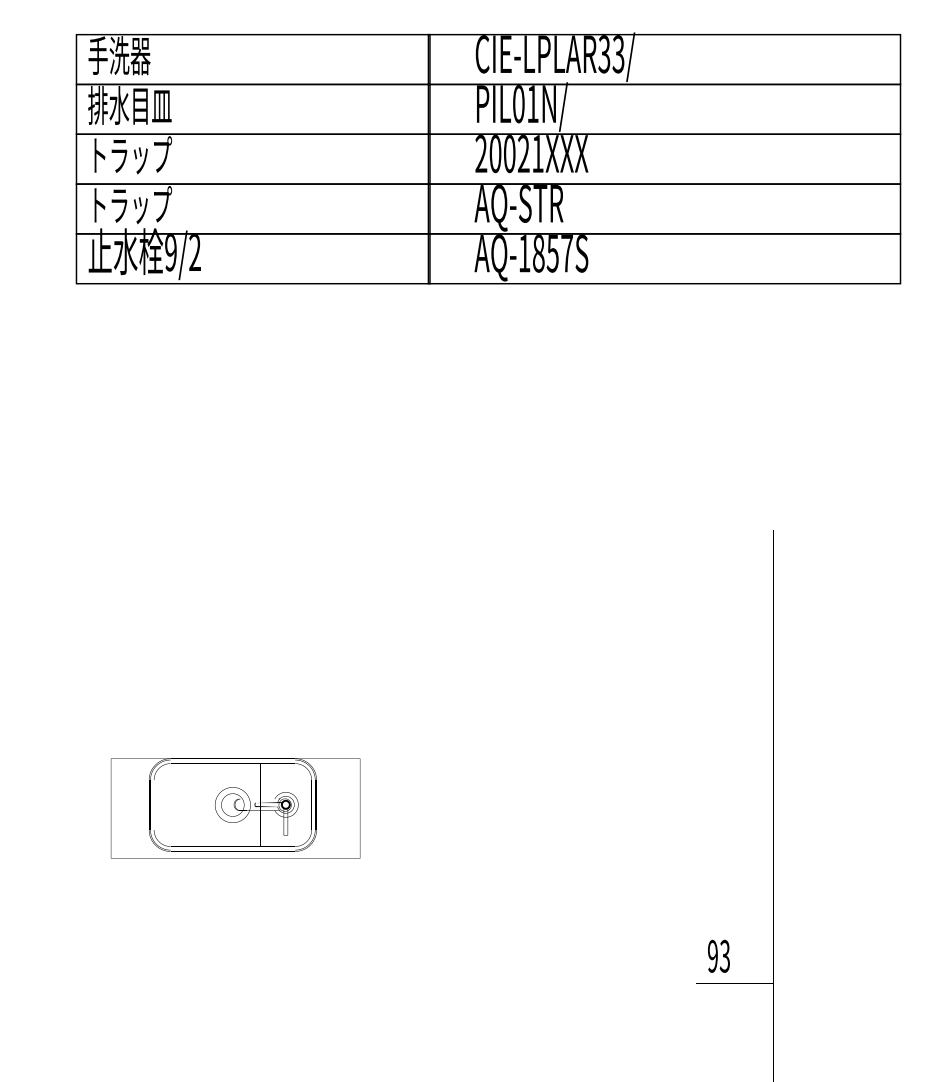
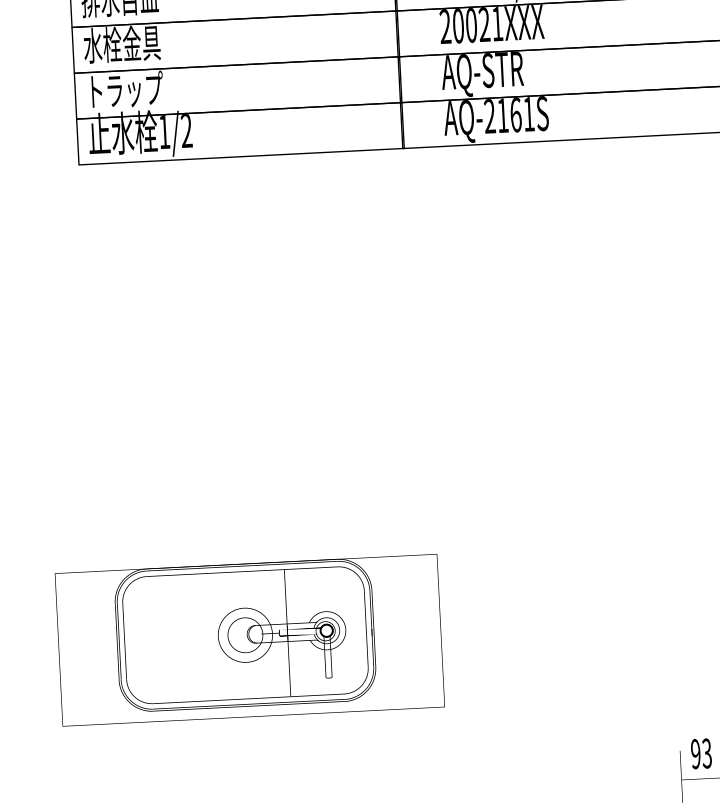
text: (130, 154) -> (122, 43), トラップ -> 水栓金具
text: (170, 252) -> (164, 131), 9/2 -> 1/2
text: (545, 253) -> (509, 115), AQ-1857S -> AQ-2161S
part: (235, 808) -> (249, 640), size x1.67

